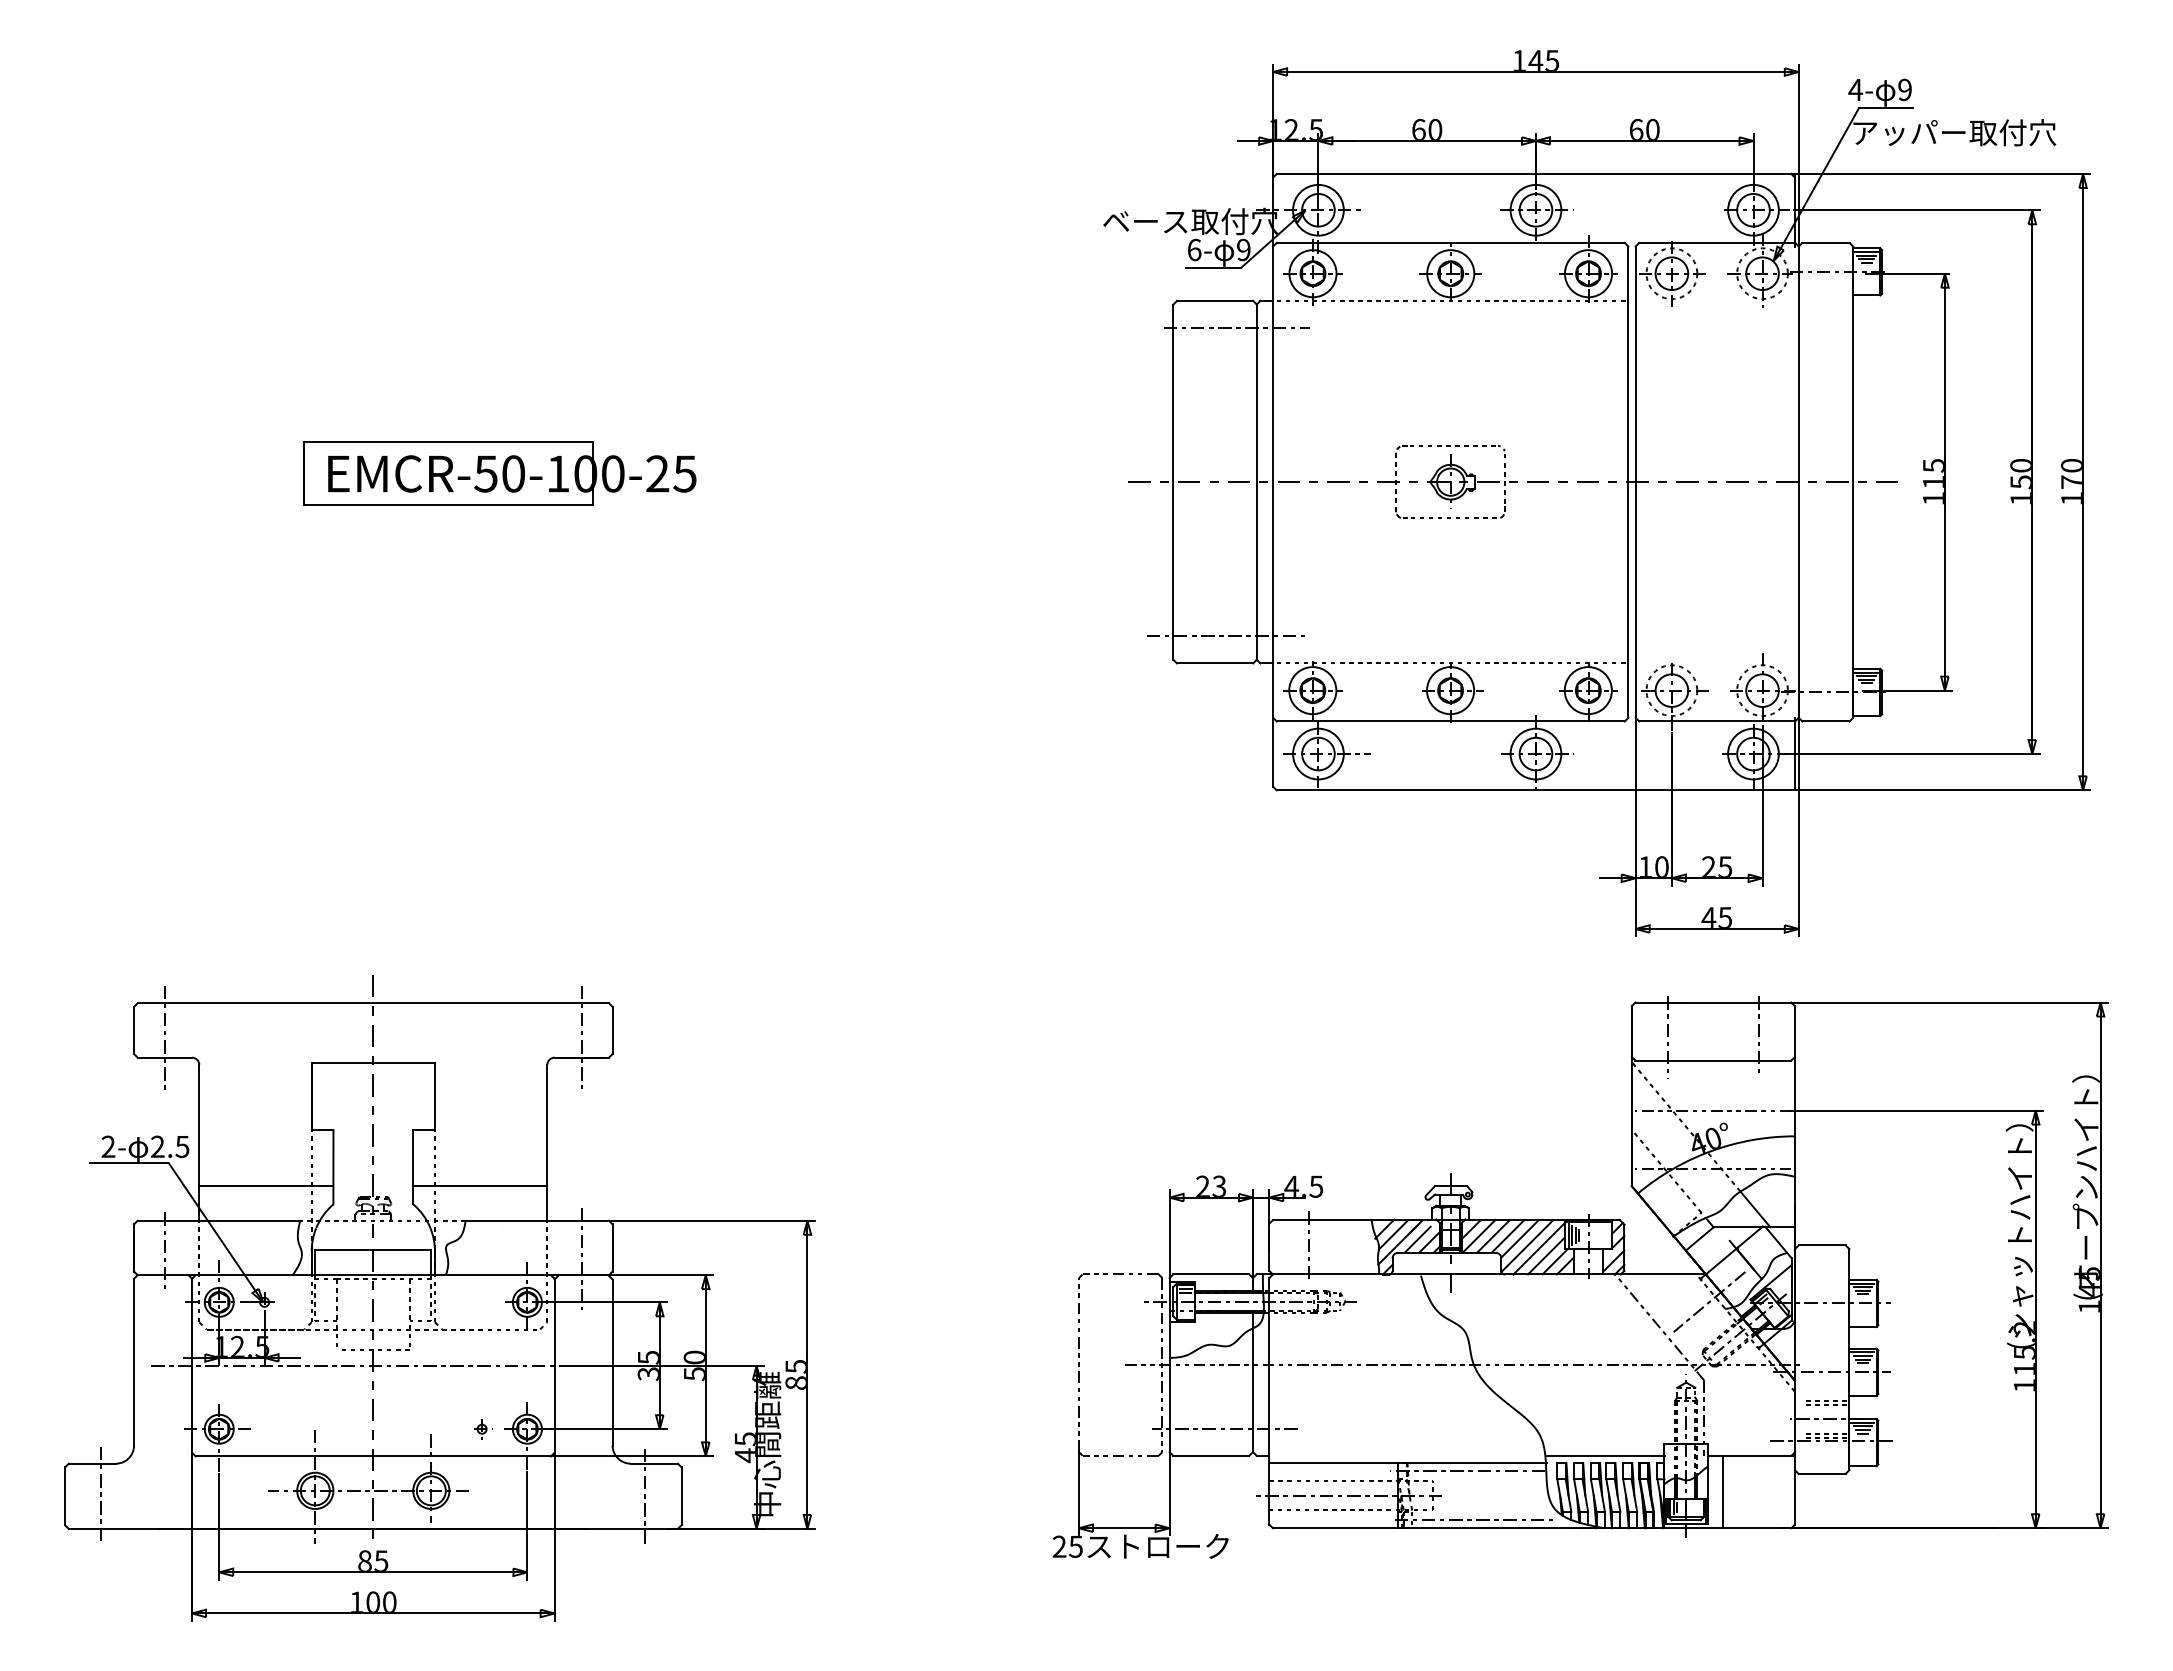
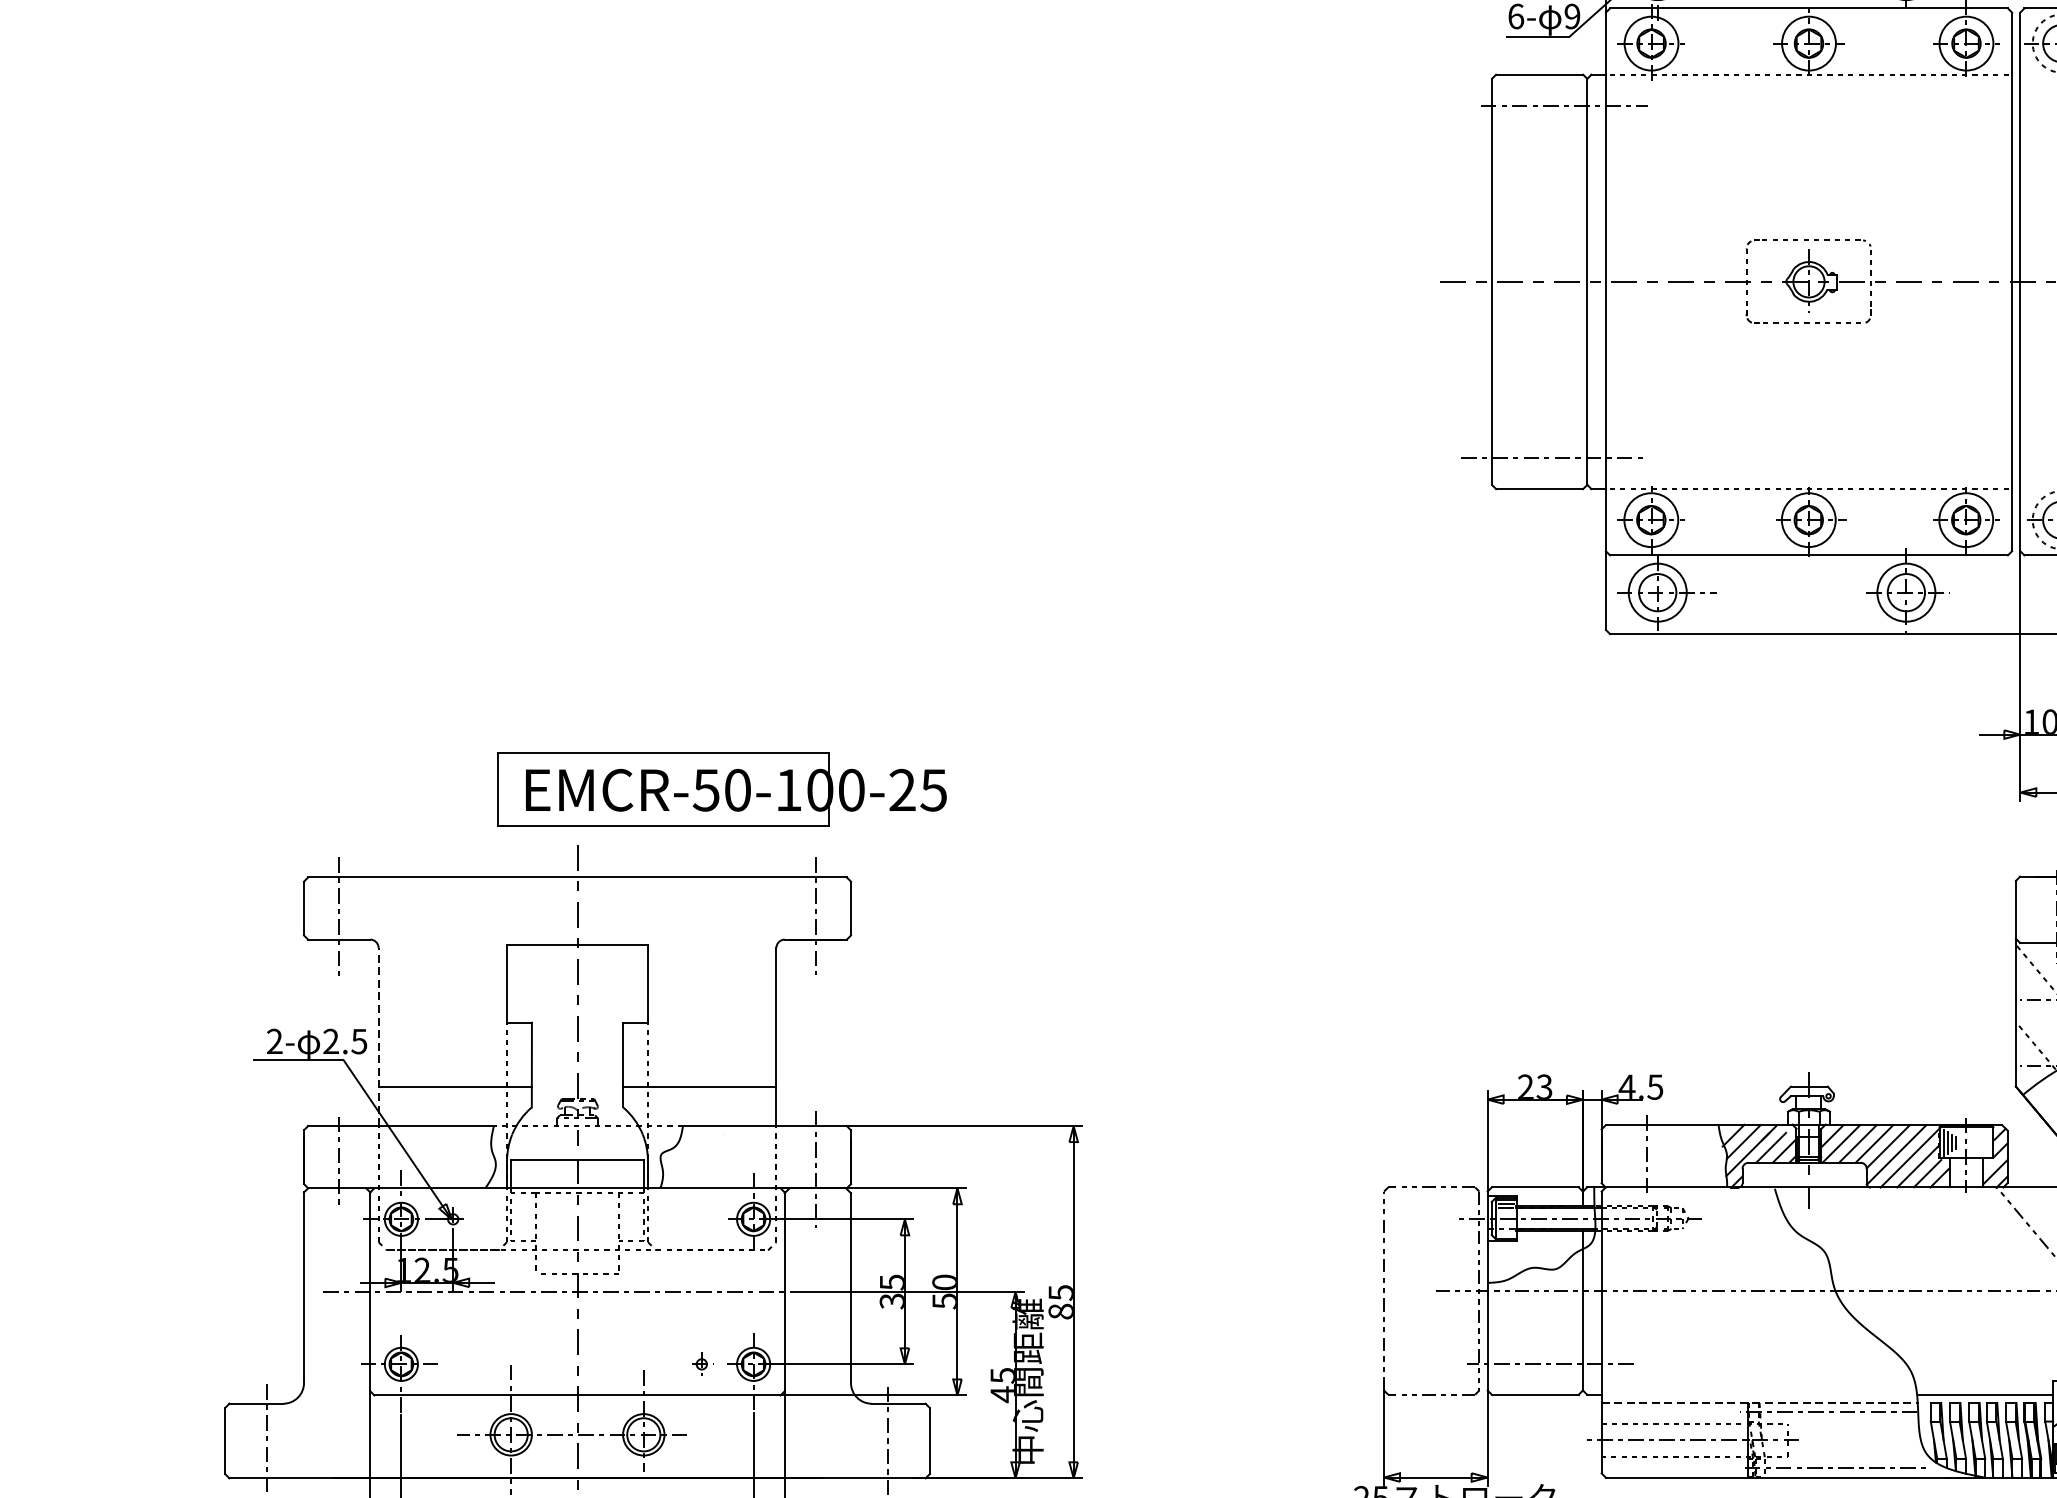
part: (499, 473) -> (721, 789), moved
line: (199, 1142) -> (378, 1036), solid -> dashed
line: (1407, 1462) -> (1759, 1402), solid -> dashed

